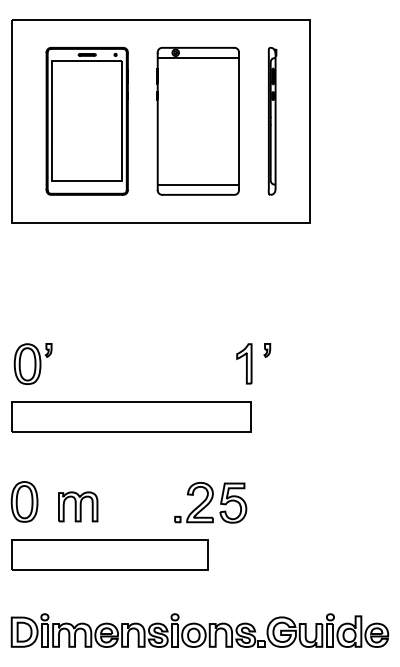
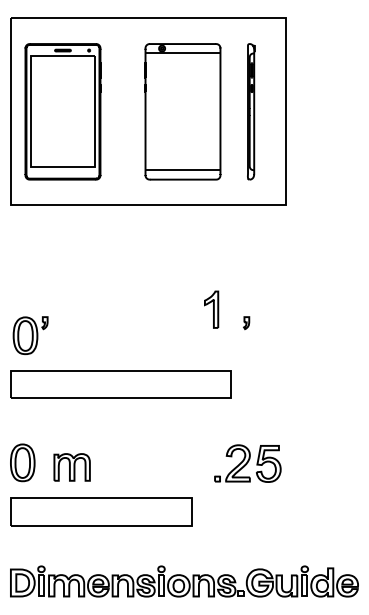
part: (86, 120) -> (62, 111), moved
part: (244, 363) -> (211, 309), moved
part: (210, 502) -> (247, 463), moved

